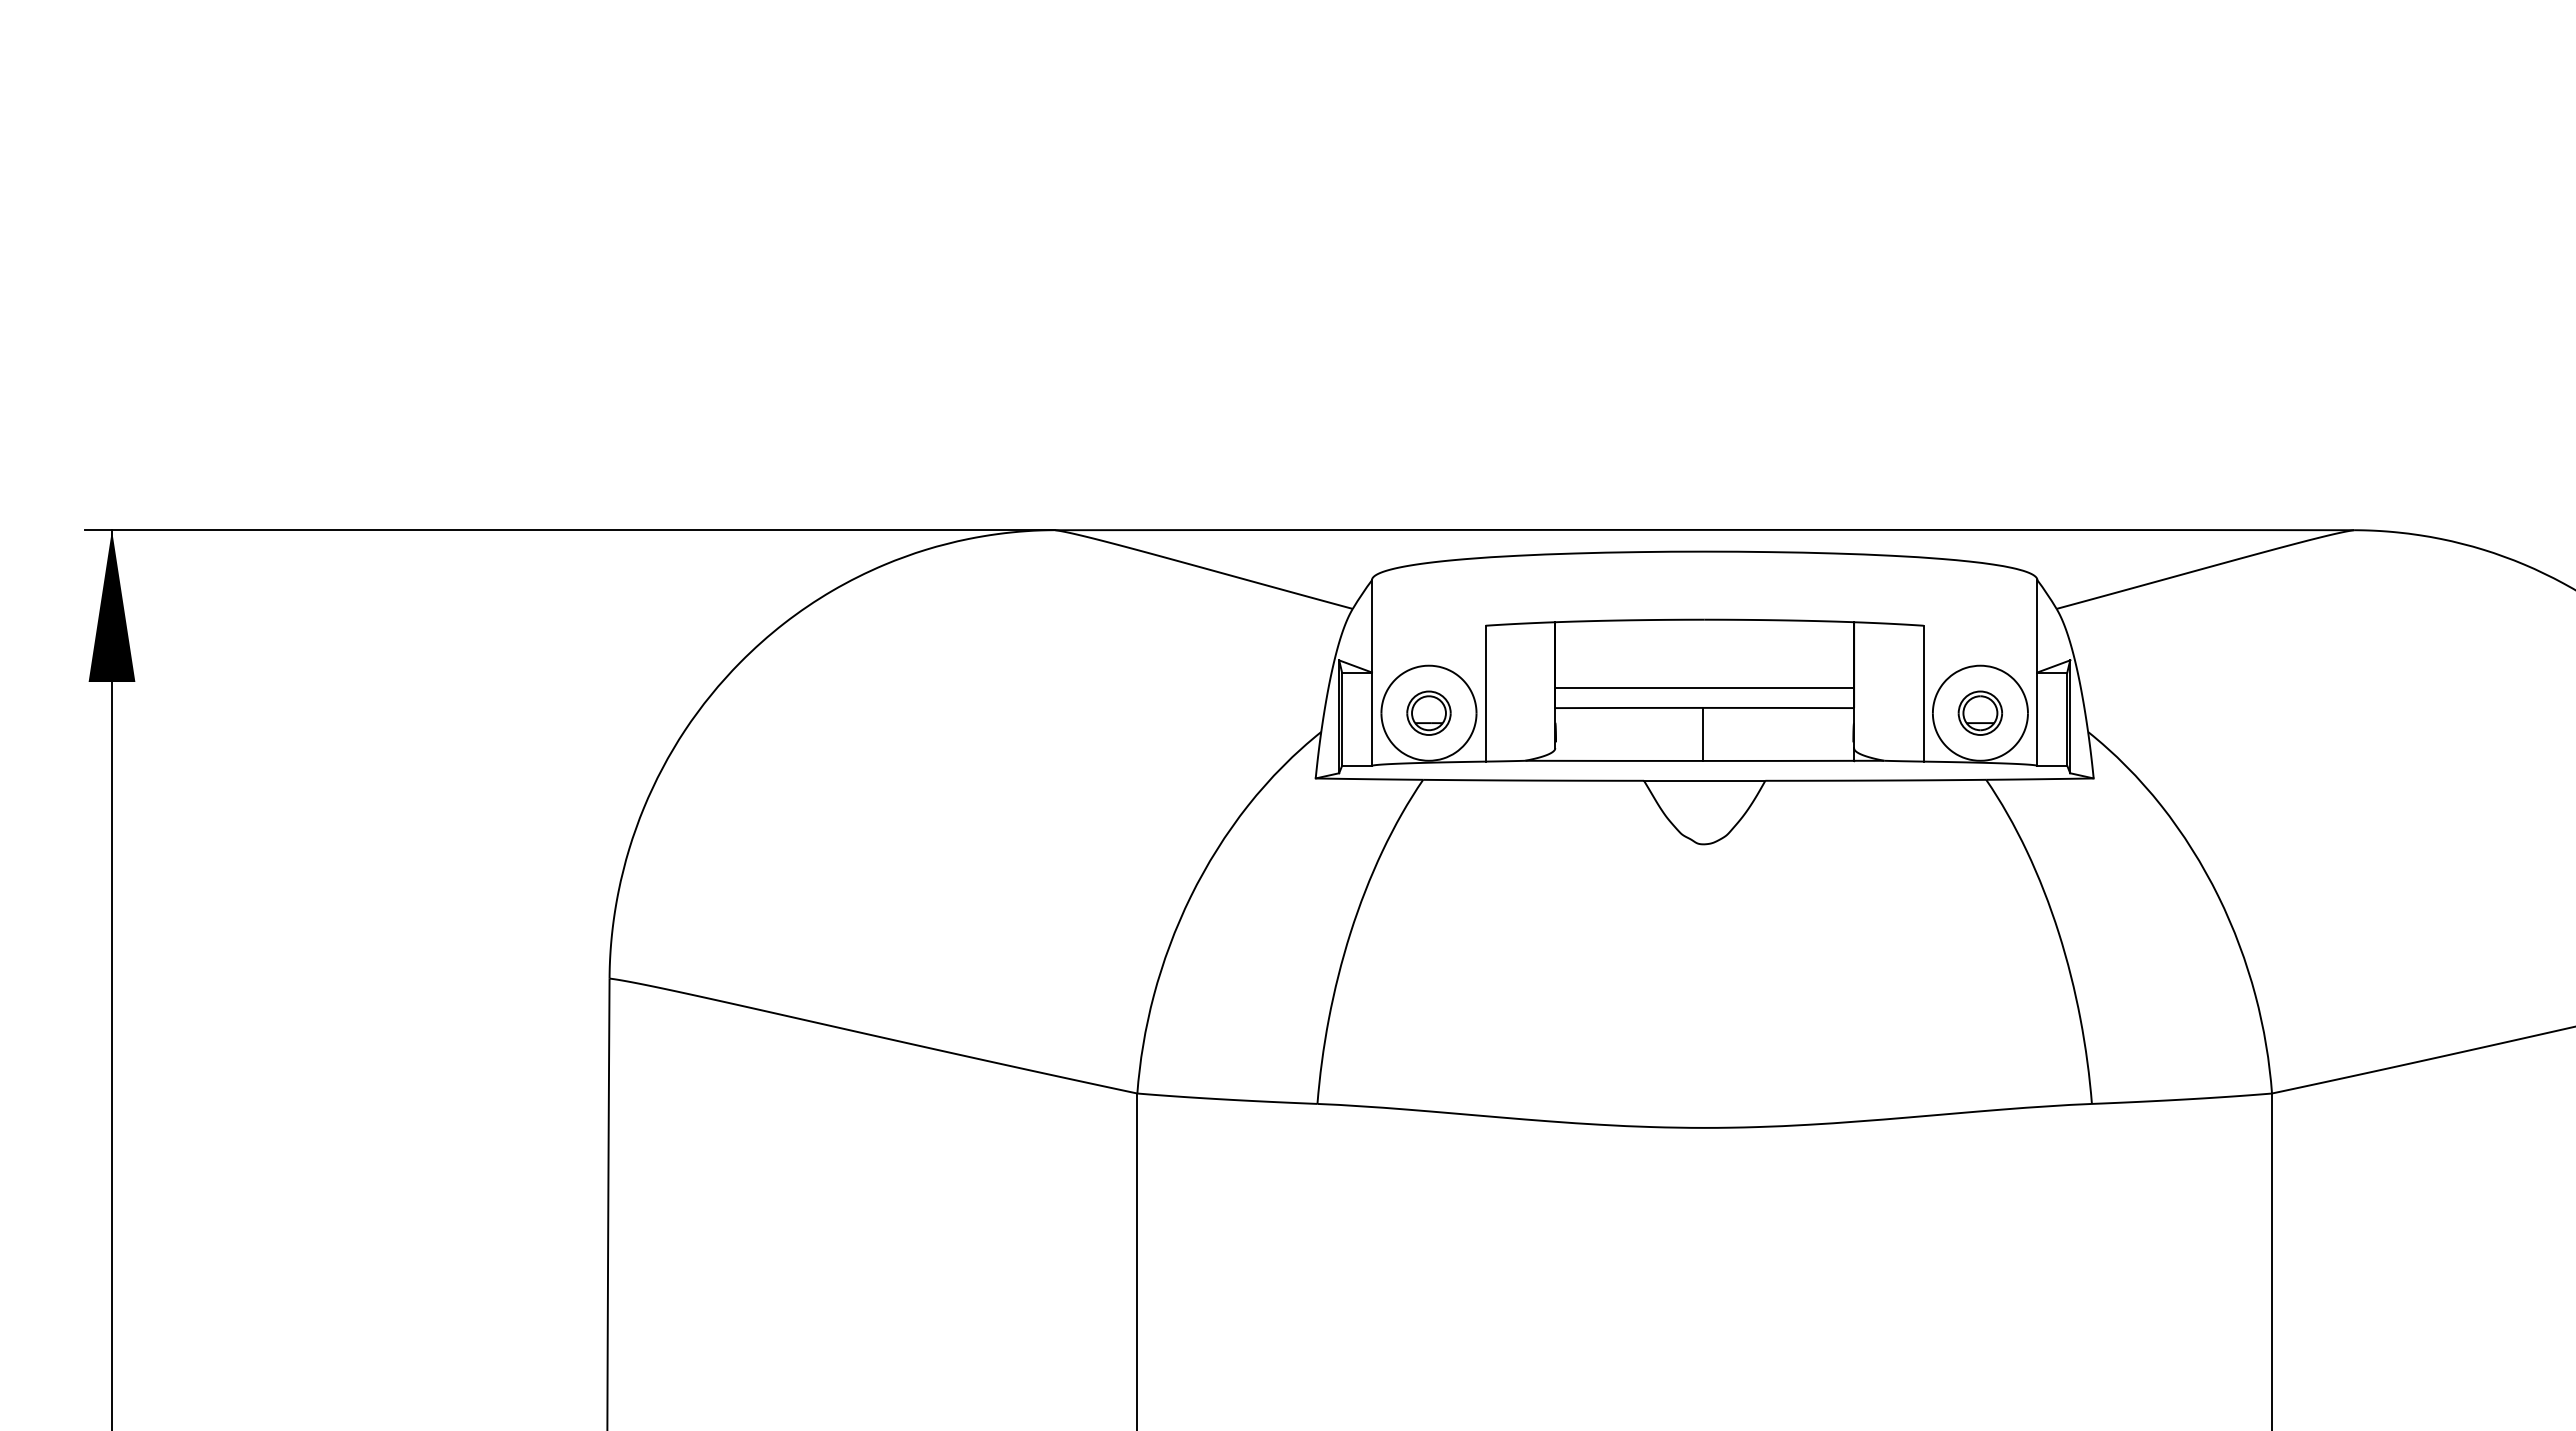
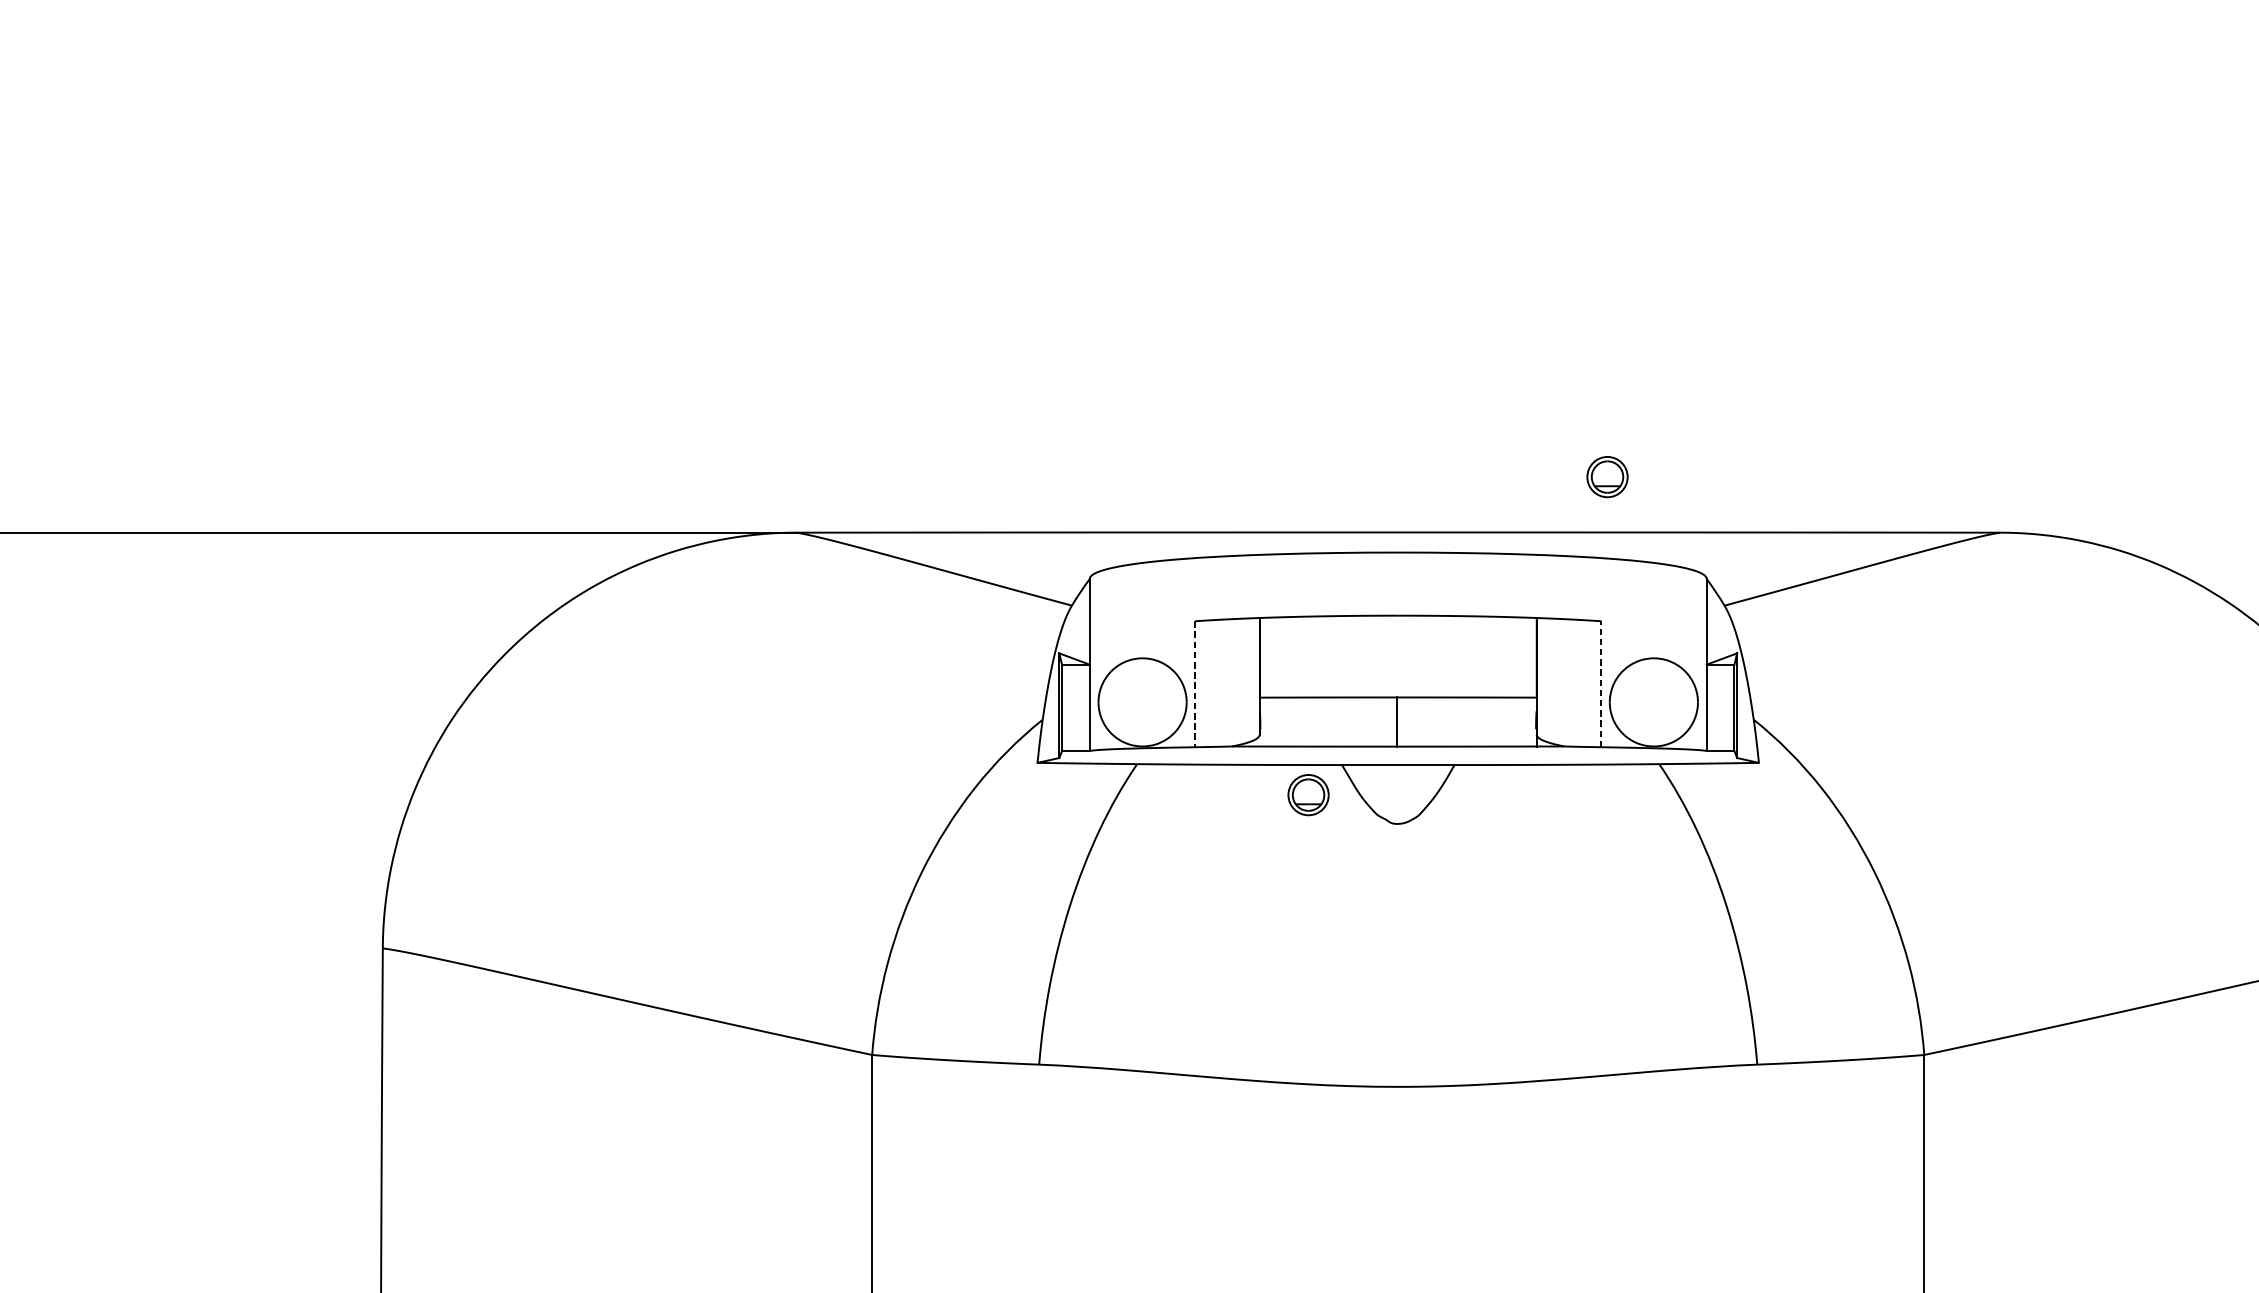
line: (1704, 687) -> (1398, 678), removed
line: (1485, 693) -> (1194, 684), solid -> dashed
line: (1923, 693) -> (1601, 684), solid -> dashed
part: (1428, 712) -> (1308, 794), moved
part: (1979, 712) -> (1606, 476), moved

